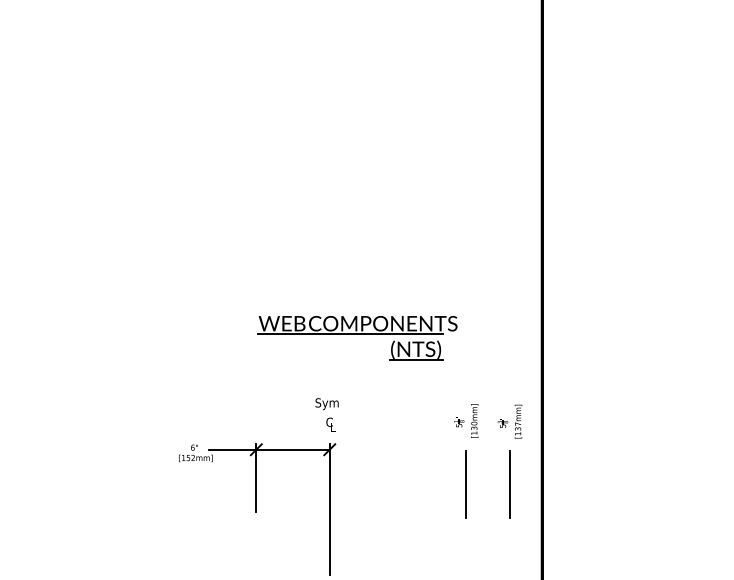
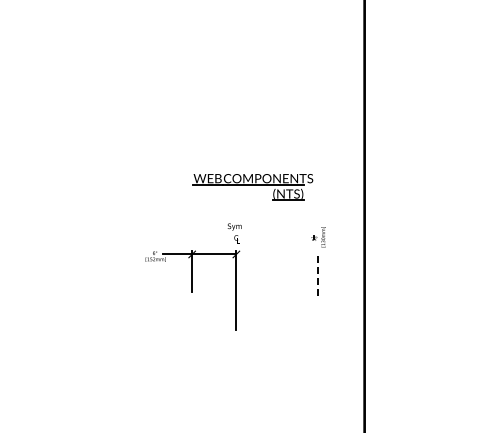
part: (509, 421) -> (344, 237), removed
line: (466, 483) -> (318, 274), solid -> dashed
line: (509, 484) -> (344, 275), removed

